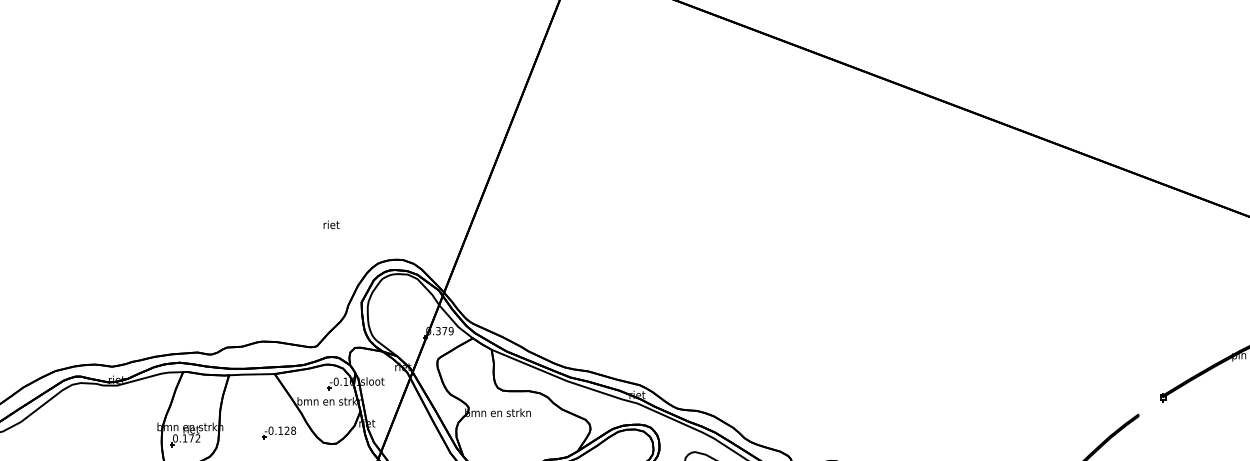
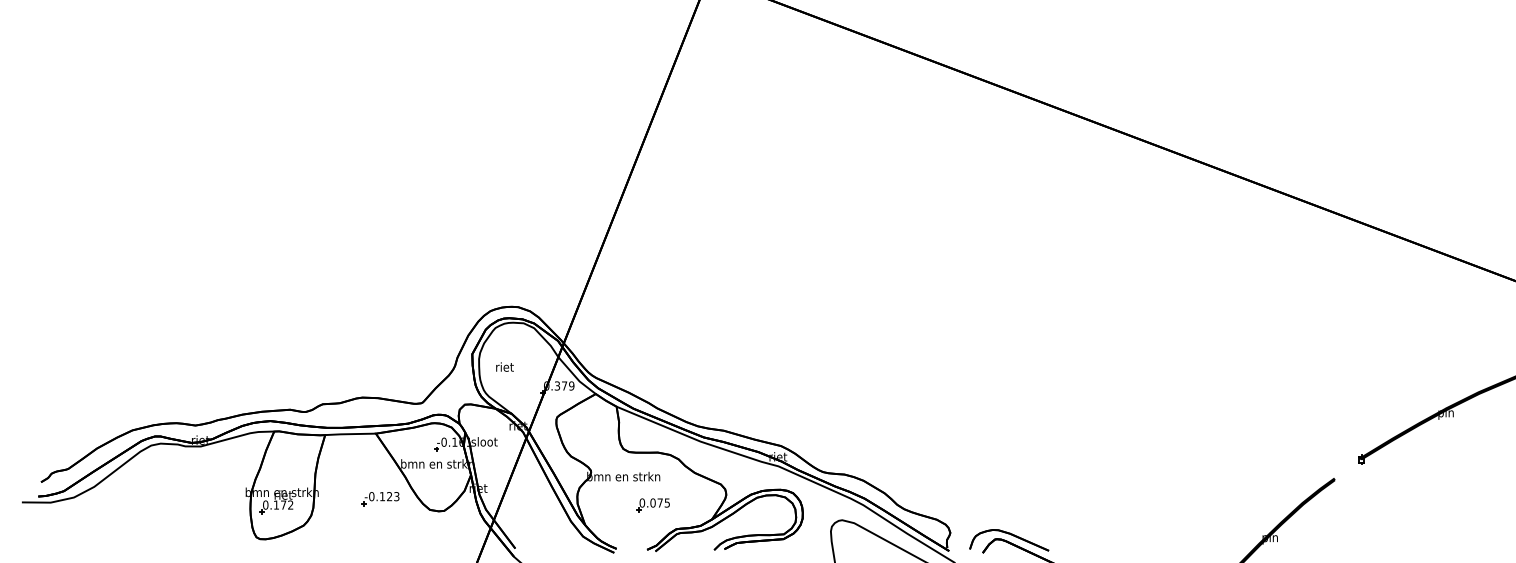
text: (331, 224) -> (504, 366), moved
text: (293, 430) -> (396, 496), -0.128 -> -0.123
part: (524, 438) -> (652, 505), added

